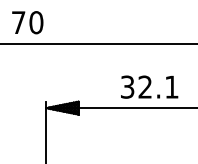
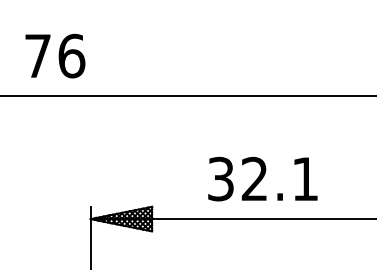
text: (36, 22) -> (71, 55), 70 -> 76
text: (149, 86) -> (262, 177), moved

